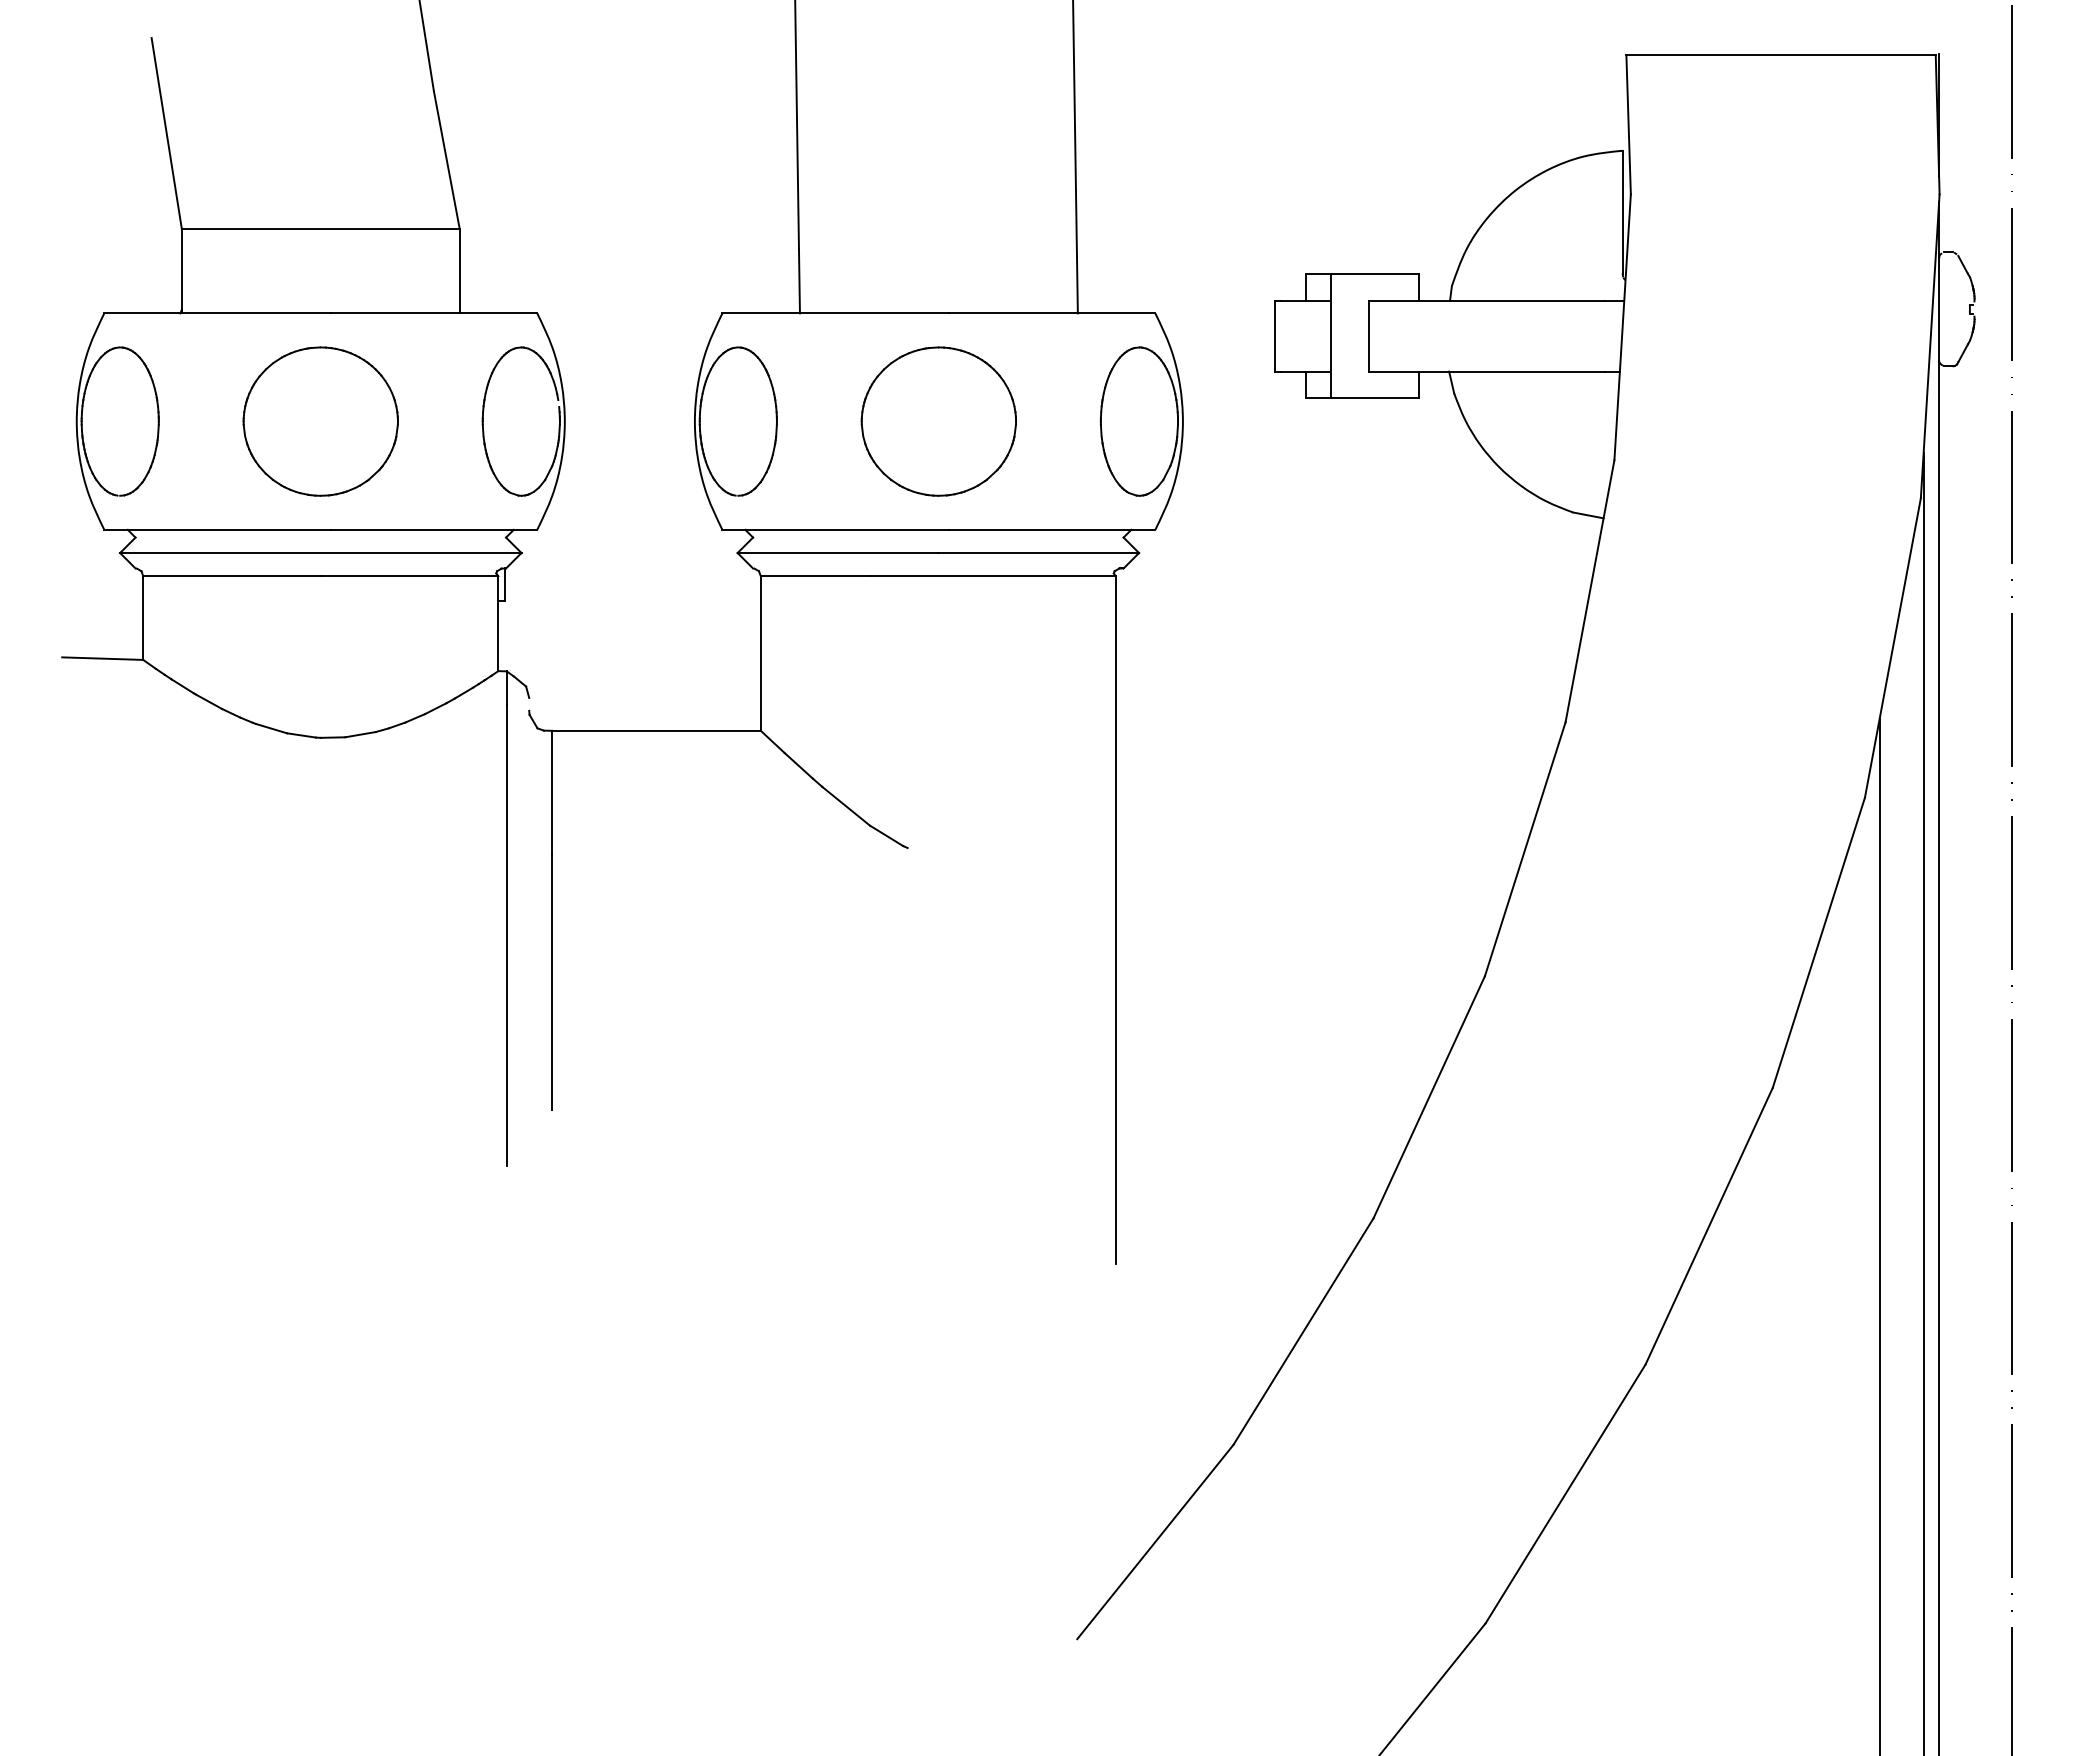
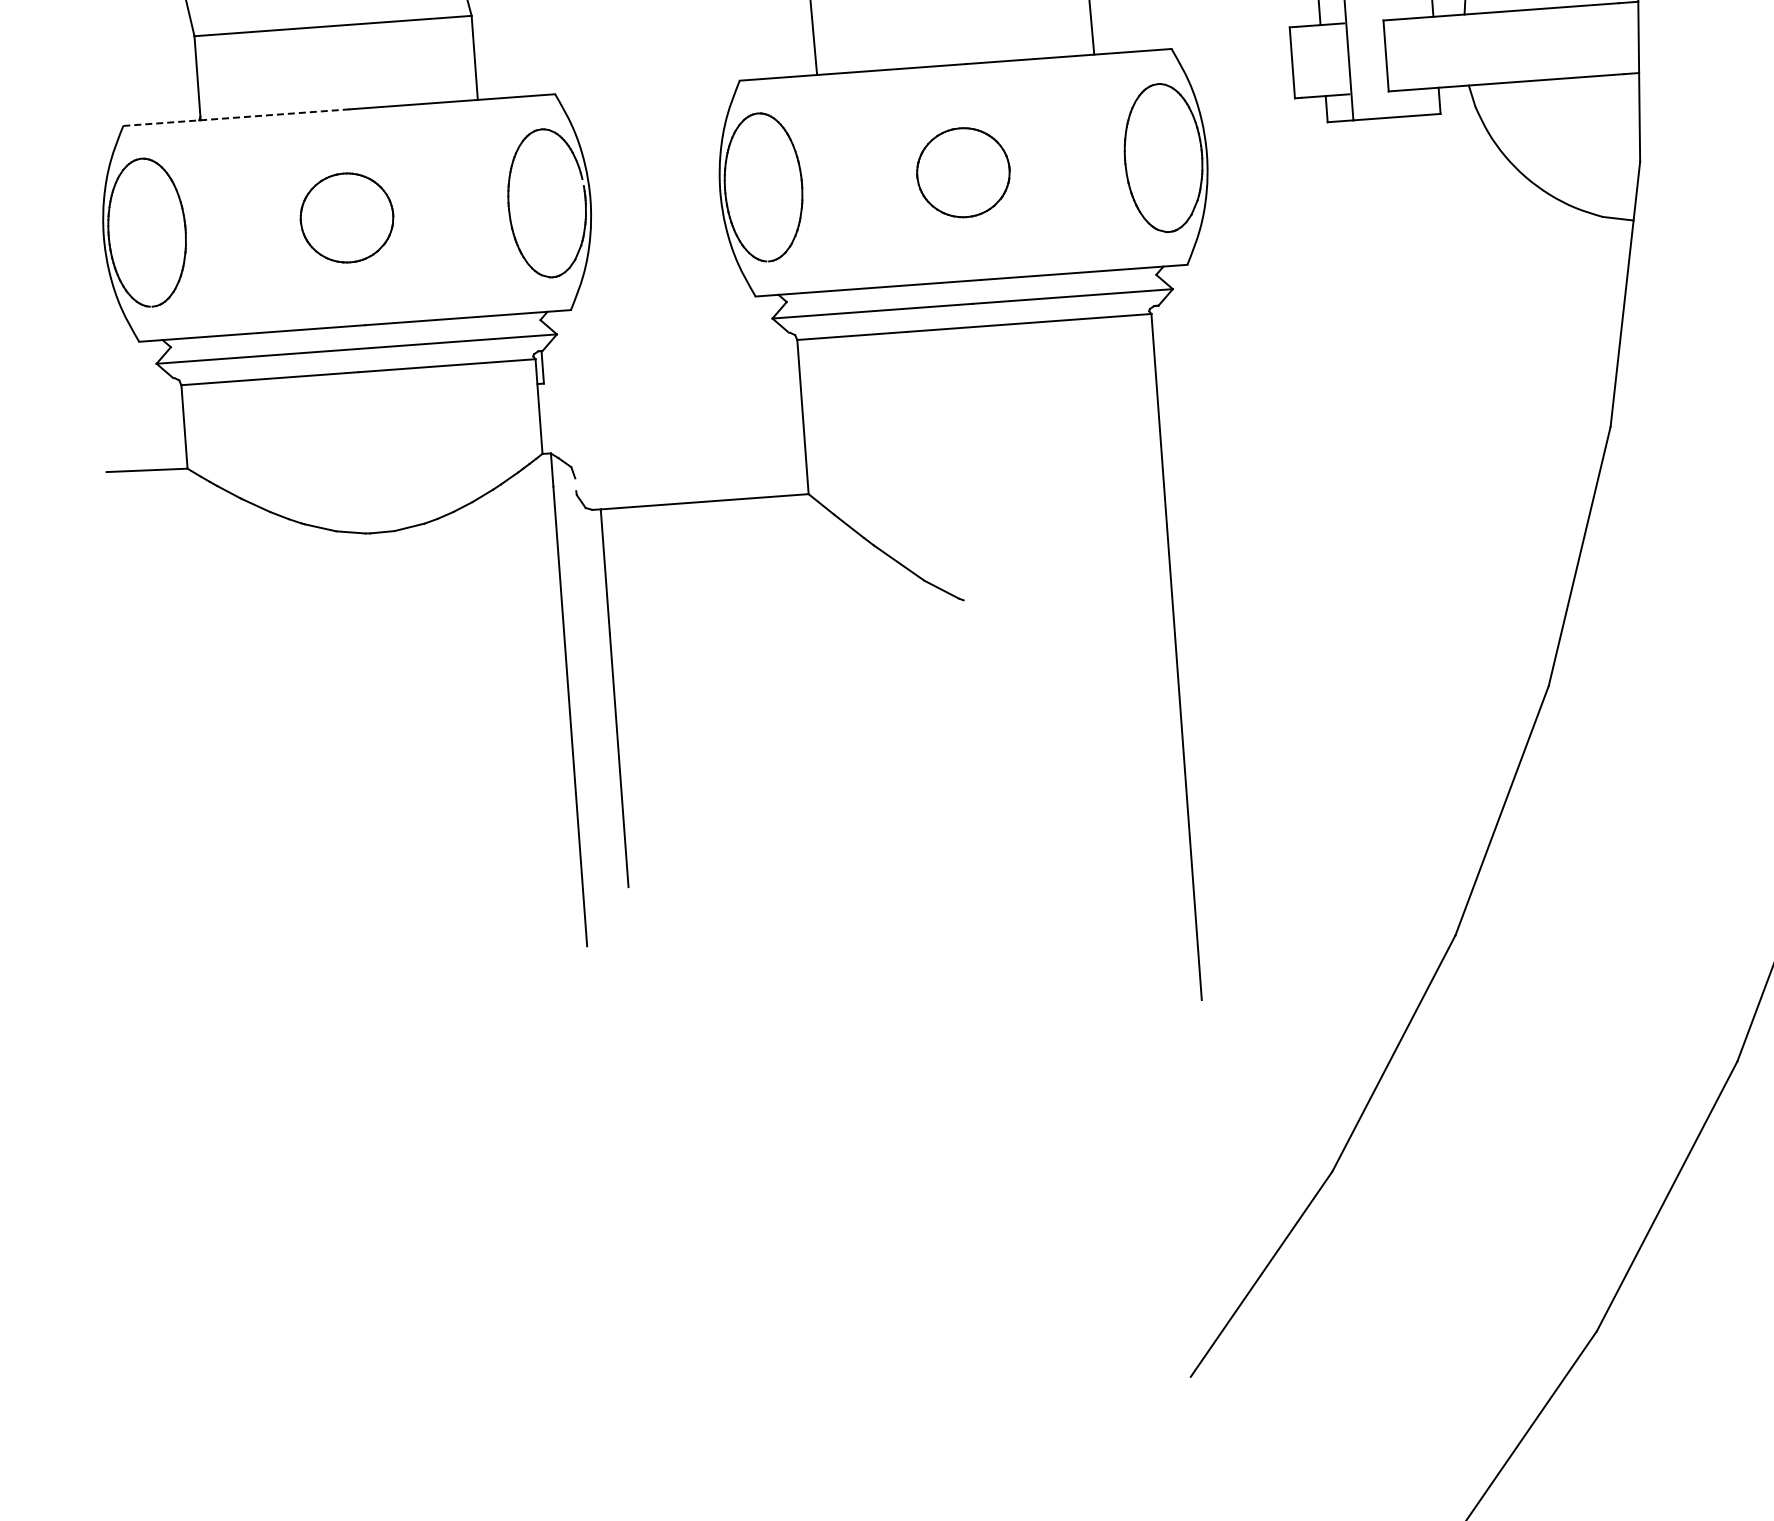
line: (218, 313) -> (237, 117), solid -> dashed
part: (320, 421) -> (346, 217), size x0.6
part: (938, 421) -> (963, 172), size x0.6

